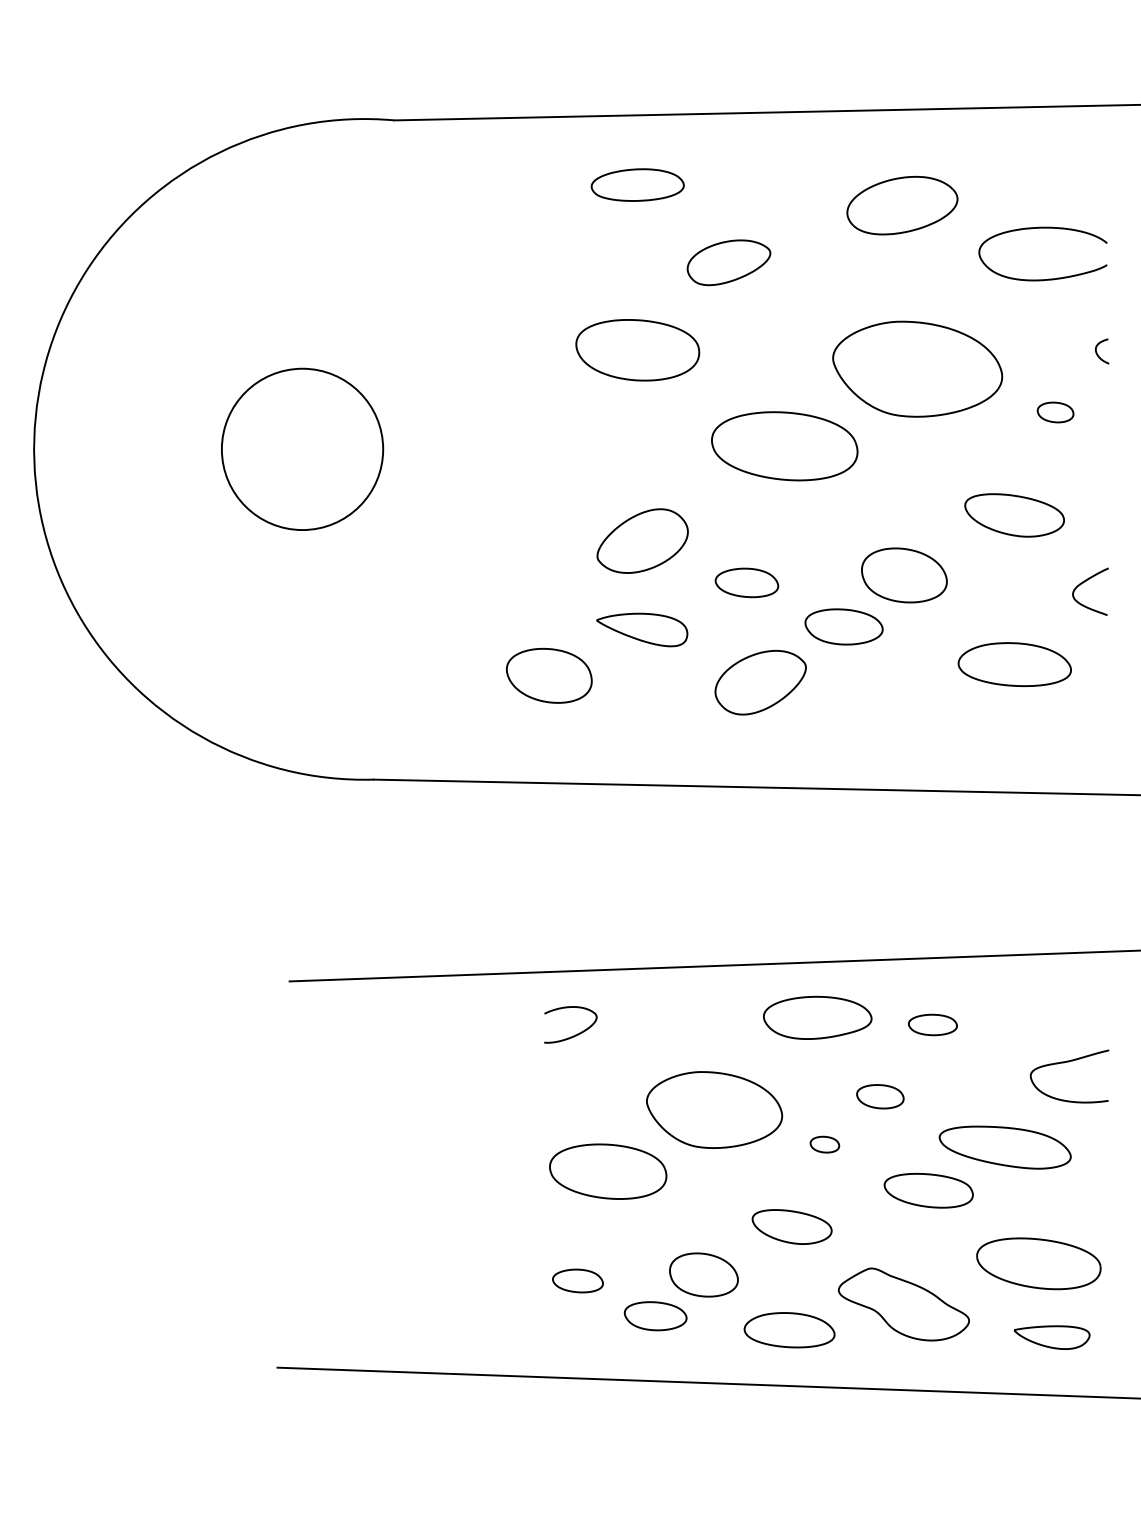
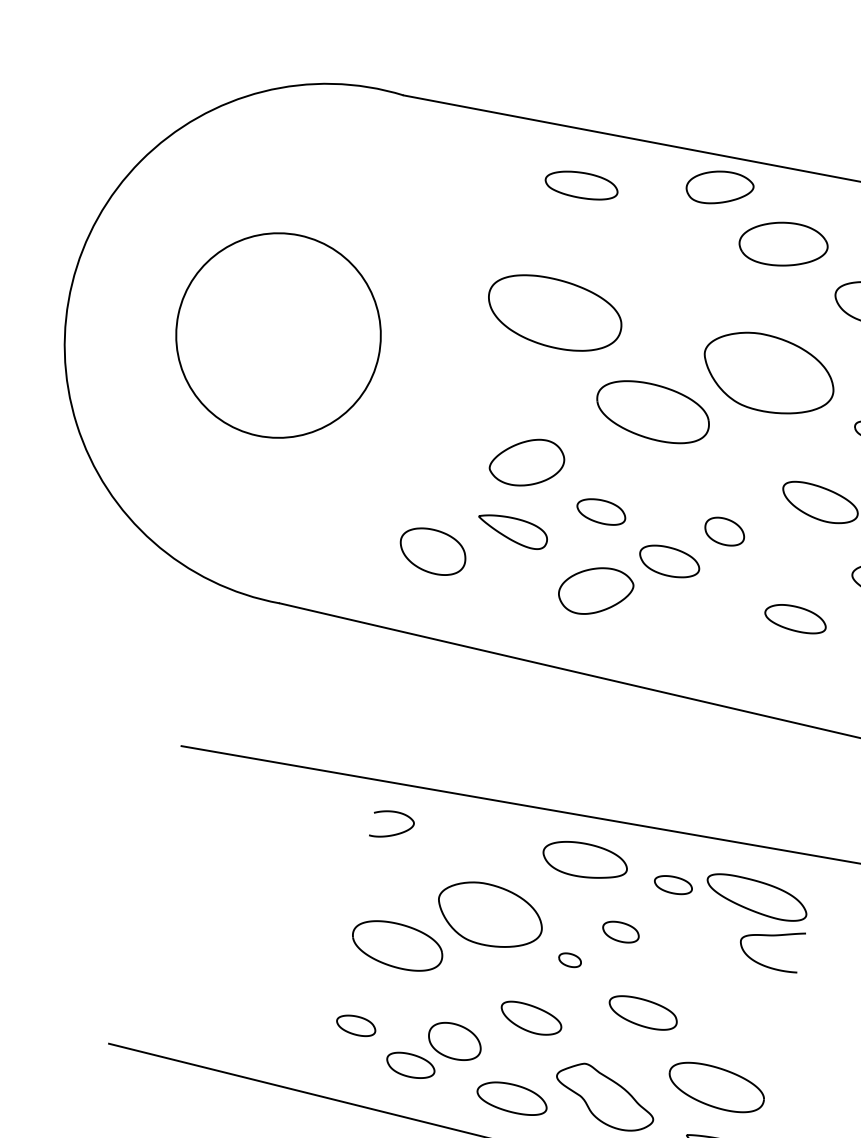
part: (728, 262) -> (719, 187), moved
part: (637, 350) -> (554, 313), size x1.4
circle: (302, 449) -> (278, 335), size x1.6
part: (904, 575) -> (724, 531), size x0.6
part: (1014, 664) -> (795, 618), size x0.7
part: (1004, 1147) -> (756, 897), moved

